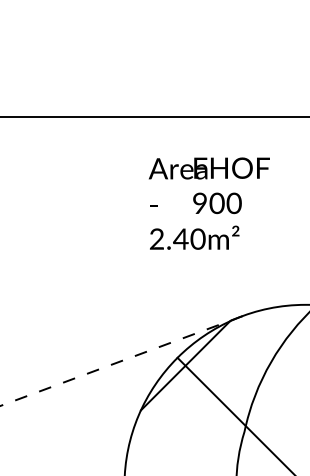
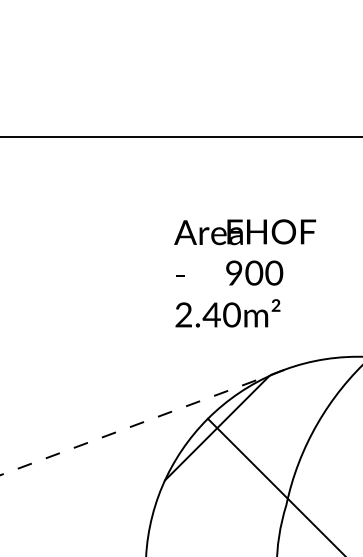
text: (208, 203) -> (244, 273), moved

